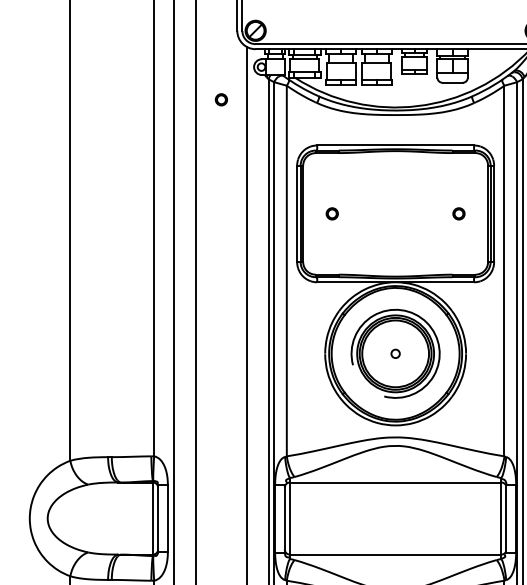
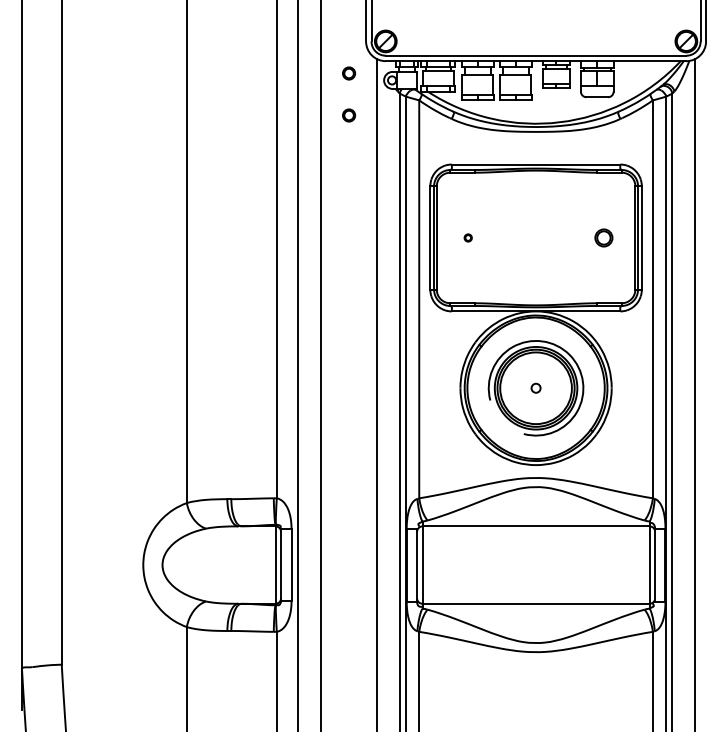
part: (221, 60) -> (349, 73), added
circle: (332, 213) -> (468, 237), size x0.6
circle: (459, 213) -> (604, 237), size x1.4

